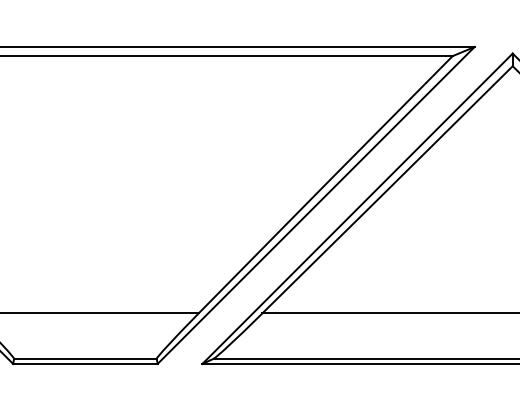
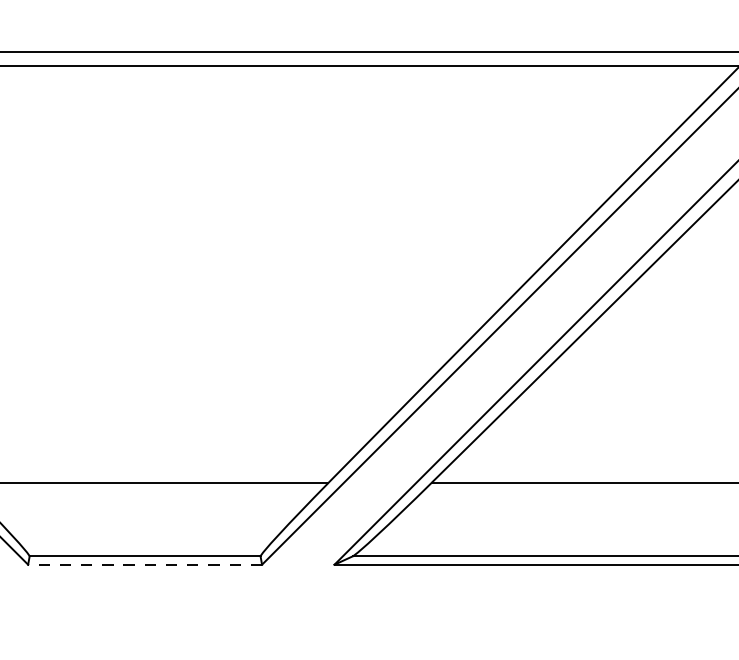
line: (84, 363) -> (143, 563), solid -> dashed

